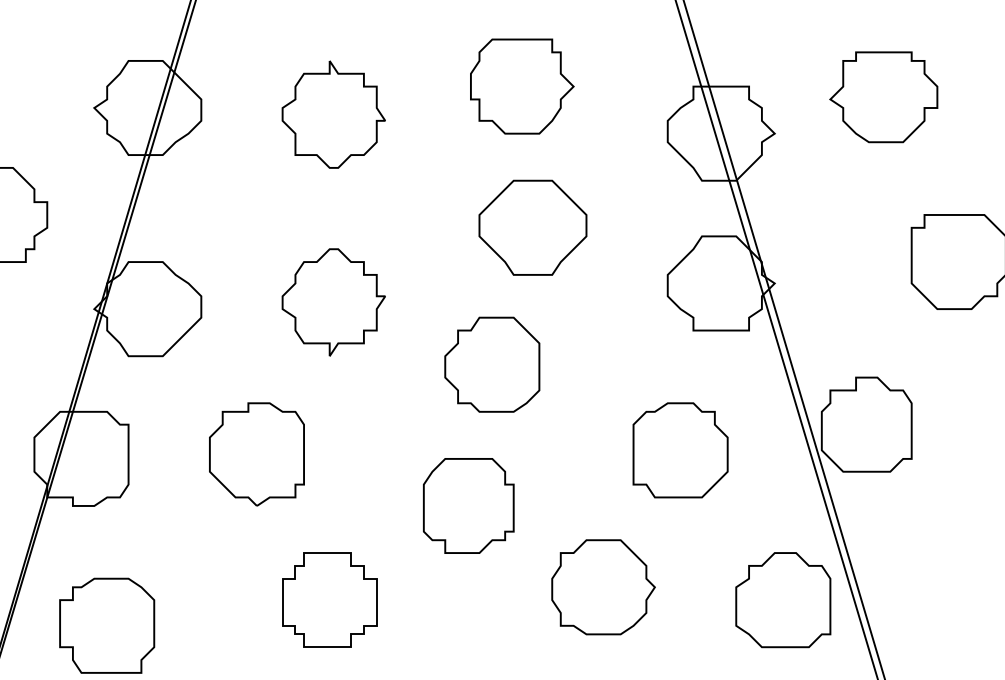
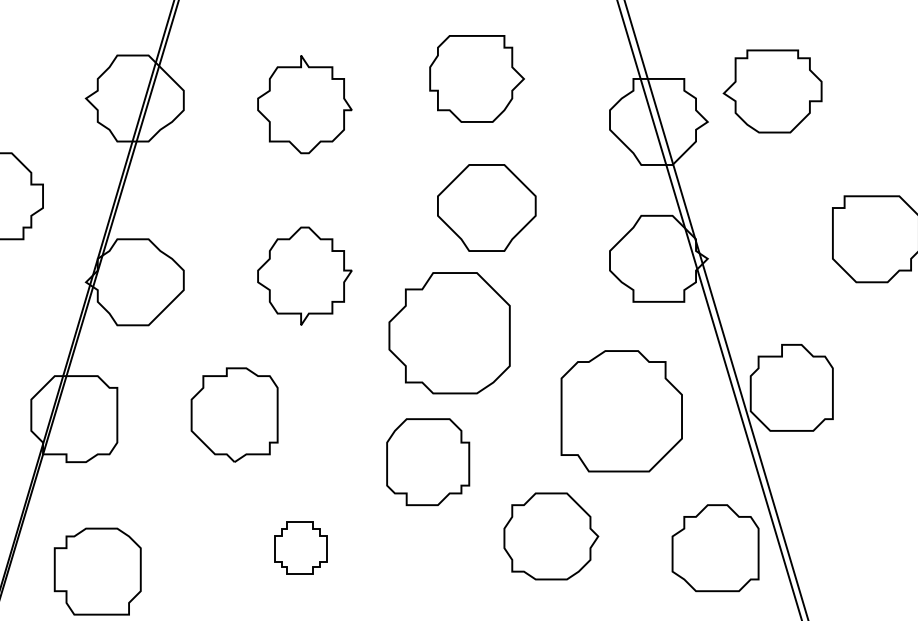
part: (883, 97) -> (772, 91), moved
part: (492, 364) -> (449, 332), size x1.4
part: (680, 450) -> (621, 411), size x1.4
part: (329, 599) -> (300, 547), size x0.6

